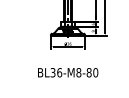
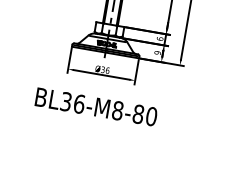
text: (68, 72) -> (97, 106), moved

